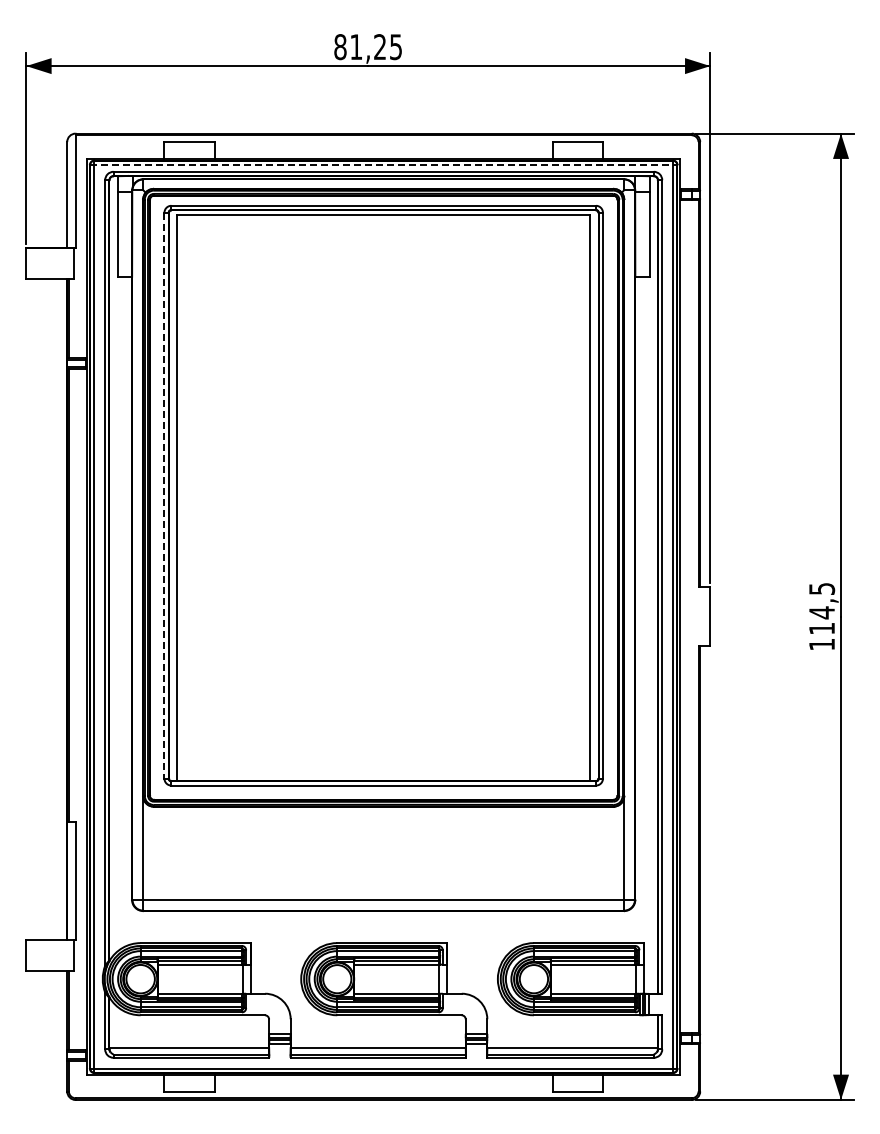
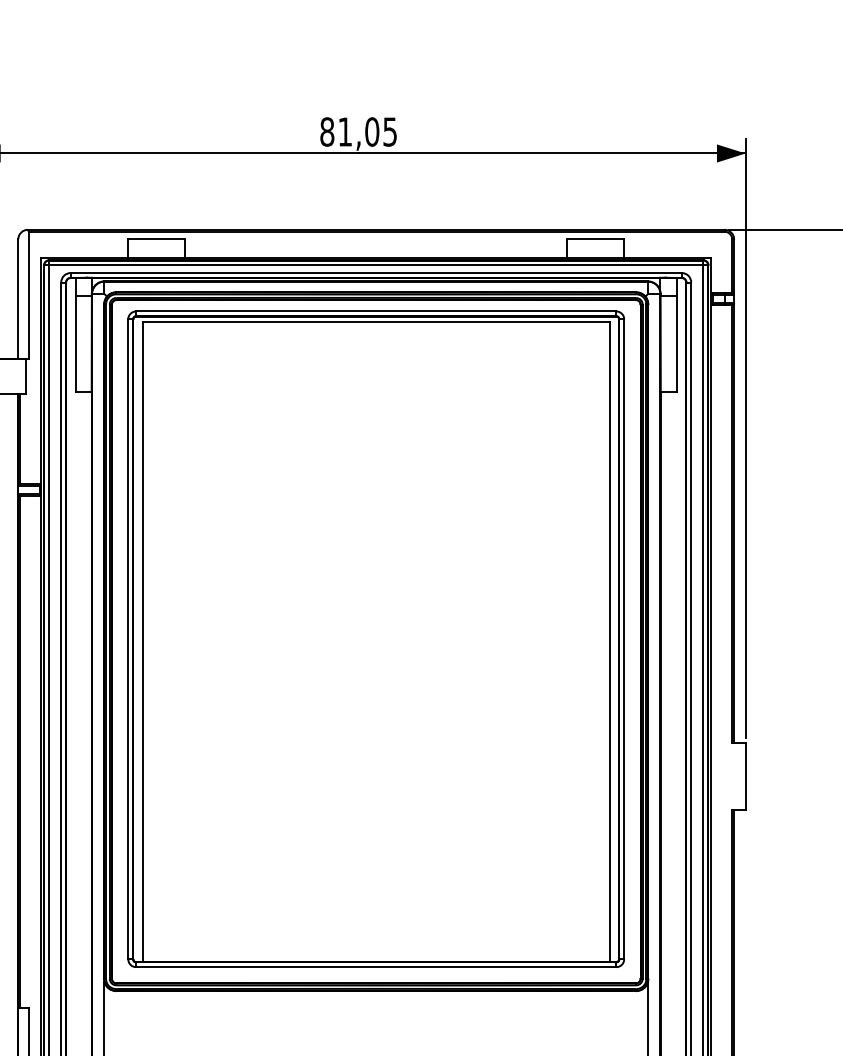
text: (380, 47) -> (372, 132), 81,25 -> 81,05
line: (383, 165) -> (375, 265), dashed -> solid
line: (164, 495) -> (128, 639), dashed -> solid

